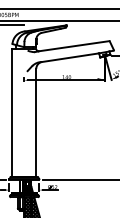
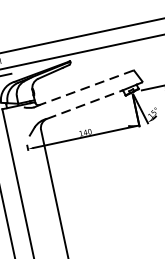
line: (73, 46) -> (85, 88), solid -> dashed
line: (70, 57) -> (84, 104), solid -> dashed

